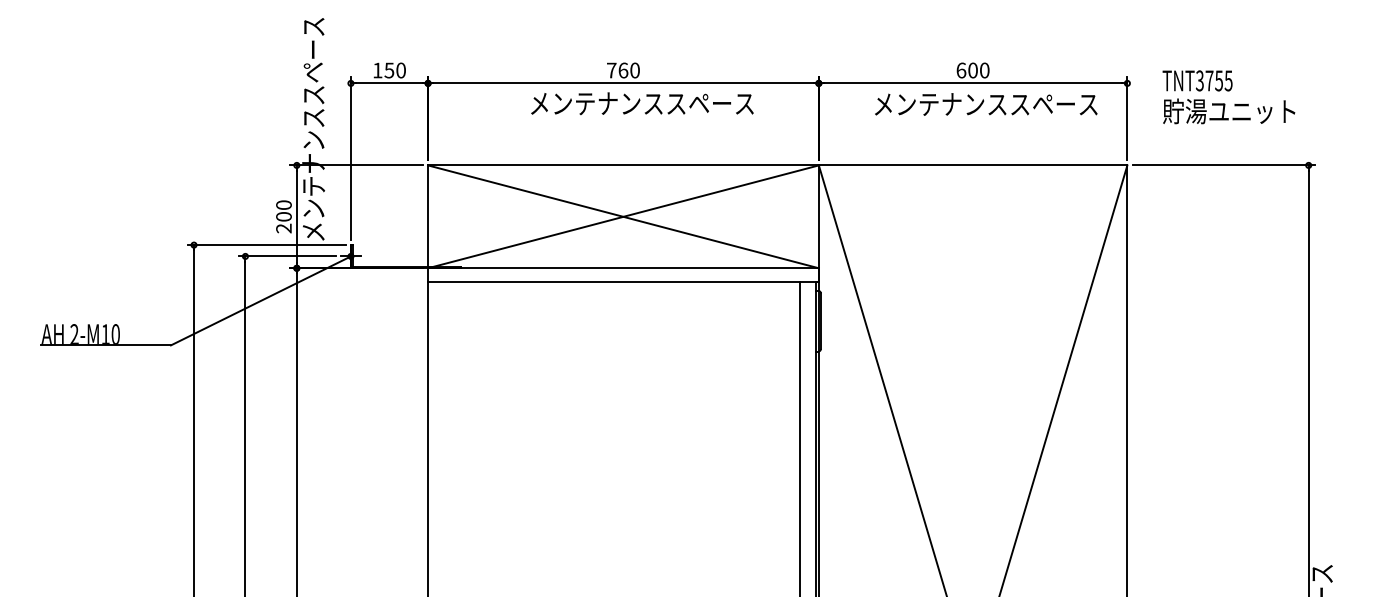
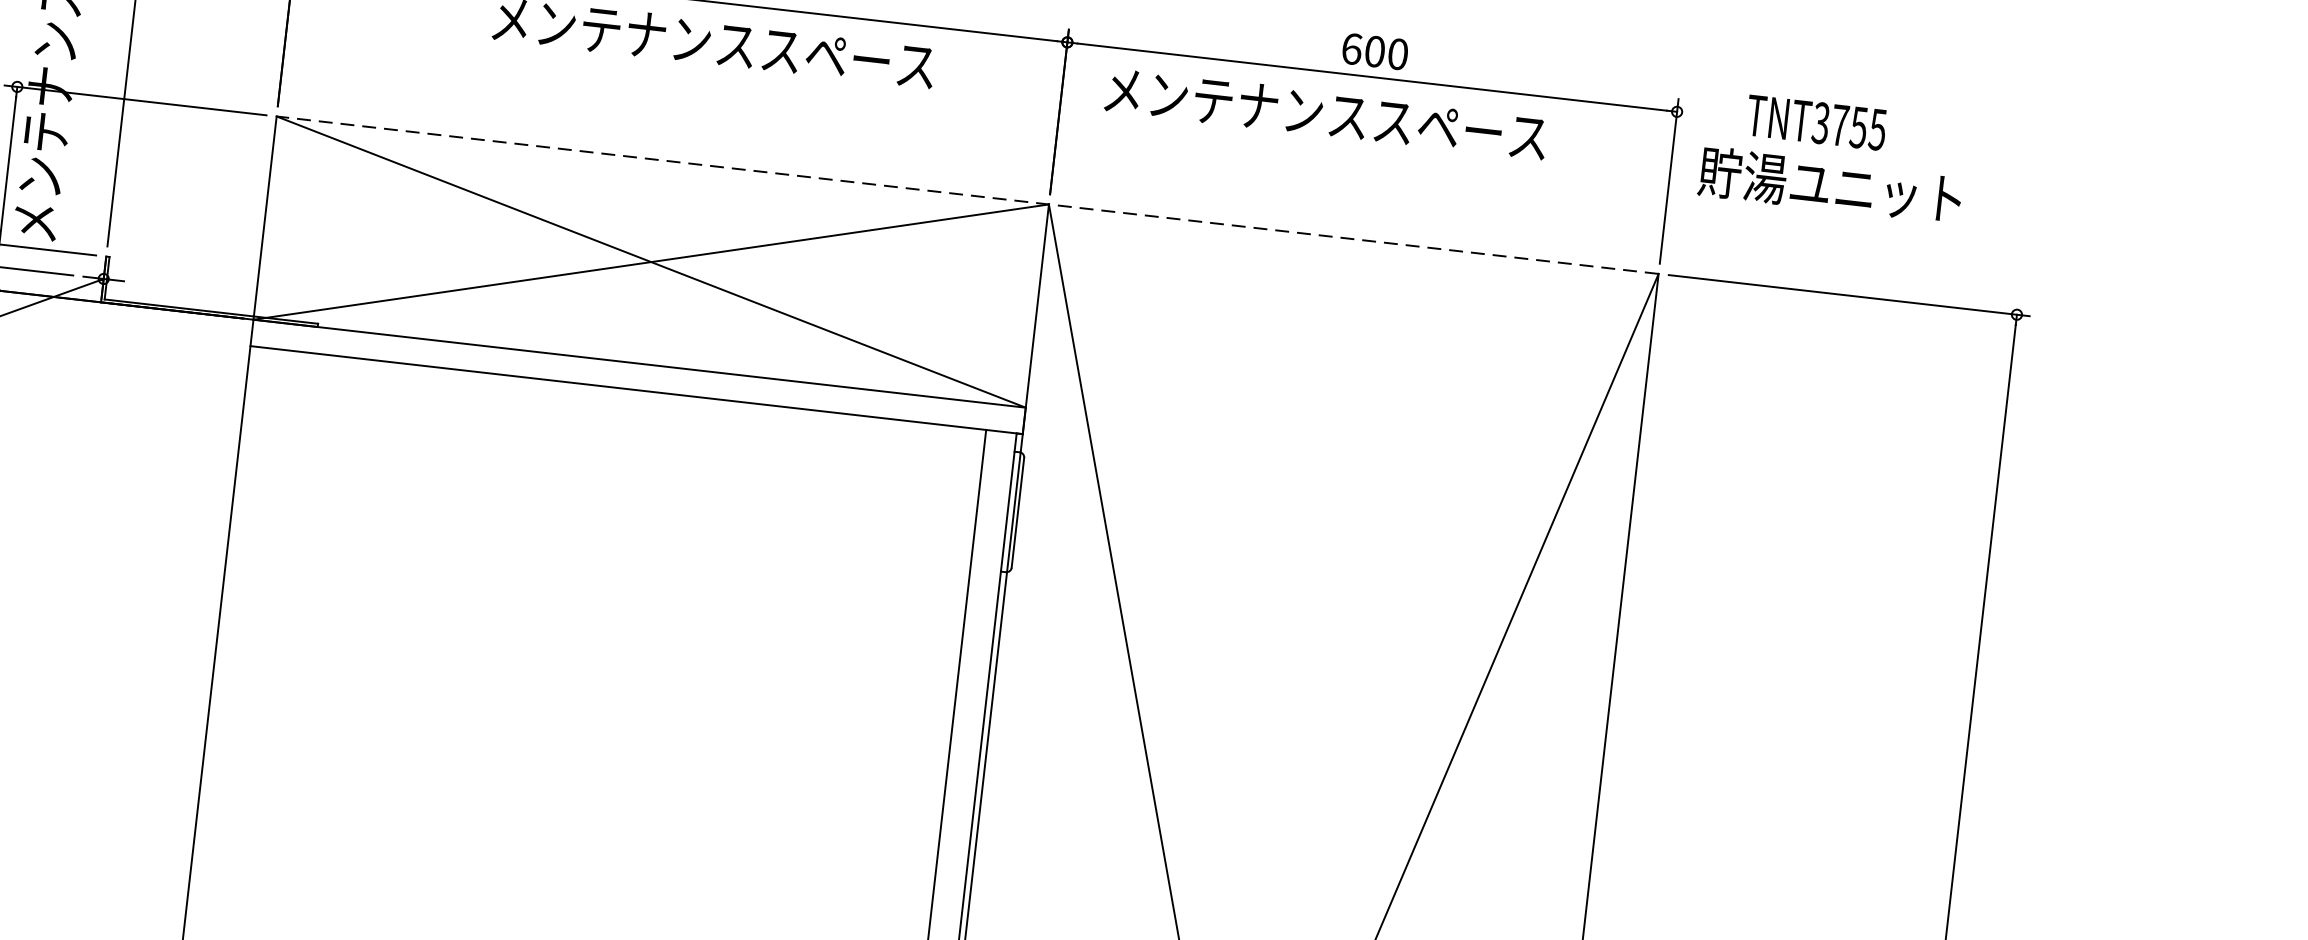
text: (986, 104) -> (1326, 114), moved
text: (1229, 111) -> (1831, 185), moved
line: (777, 165) -> (967, 195), solid -> dashed

